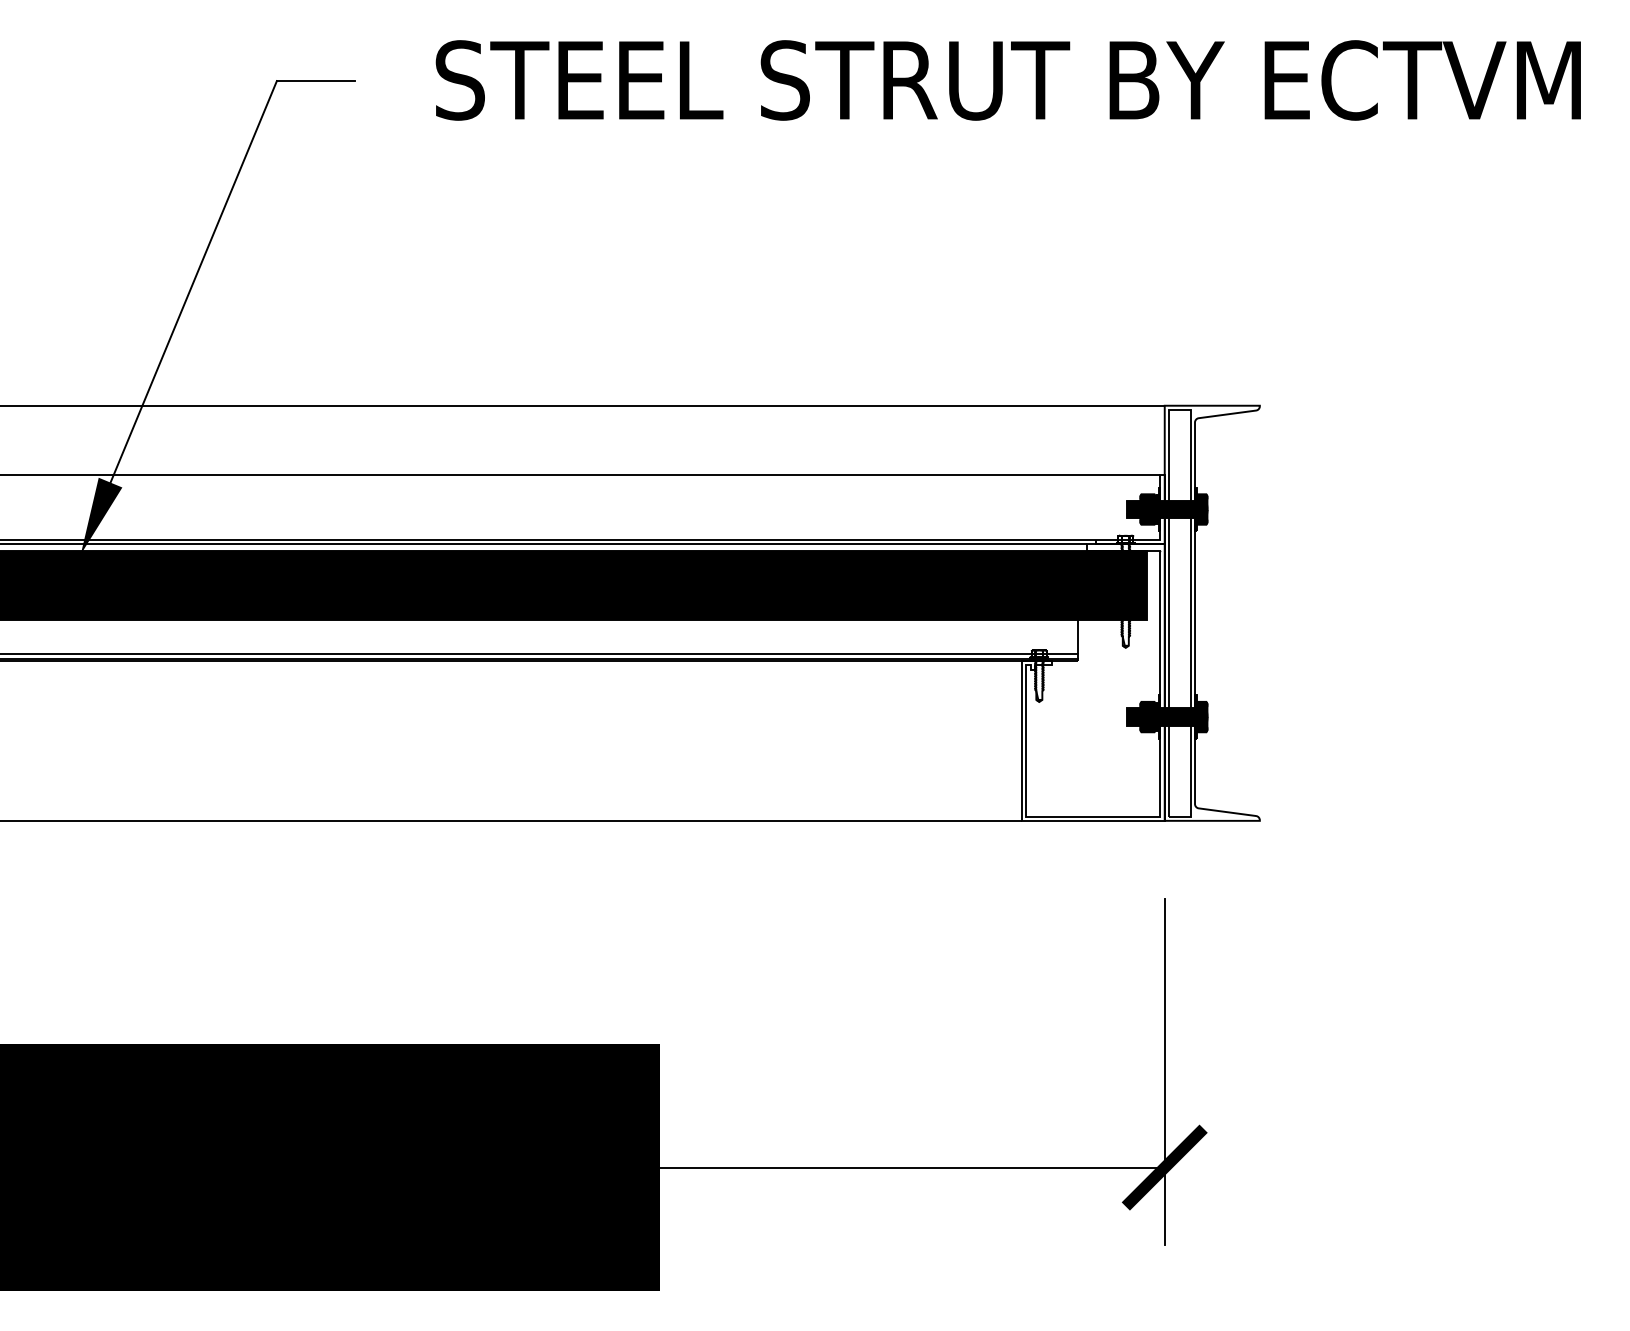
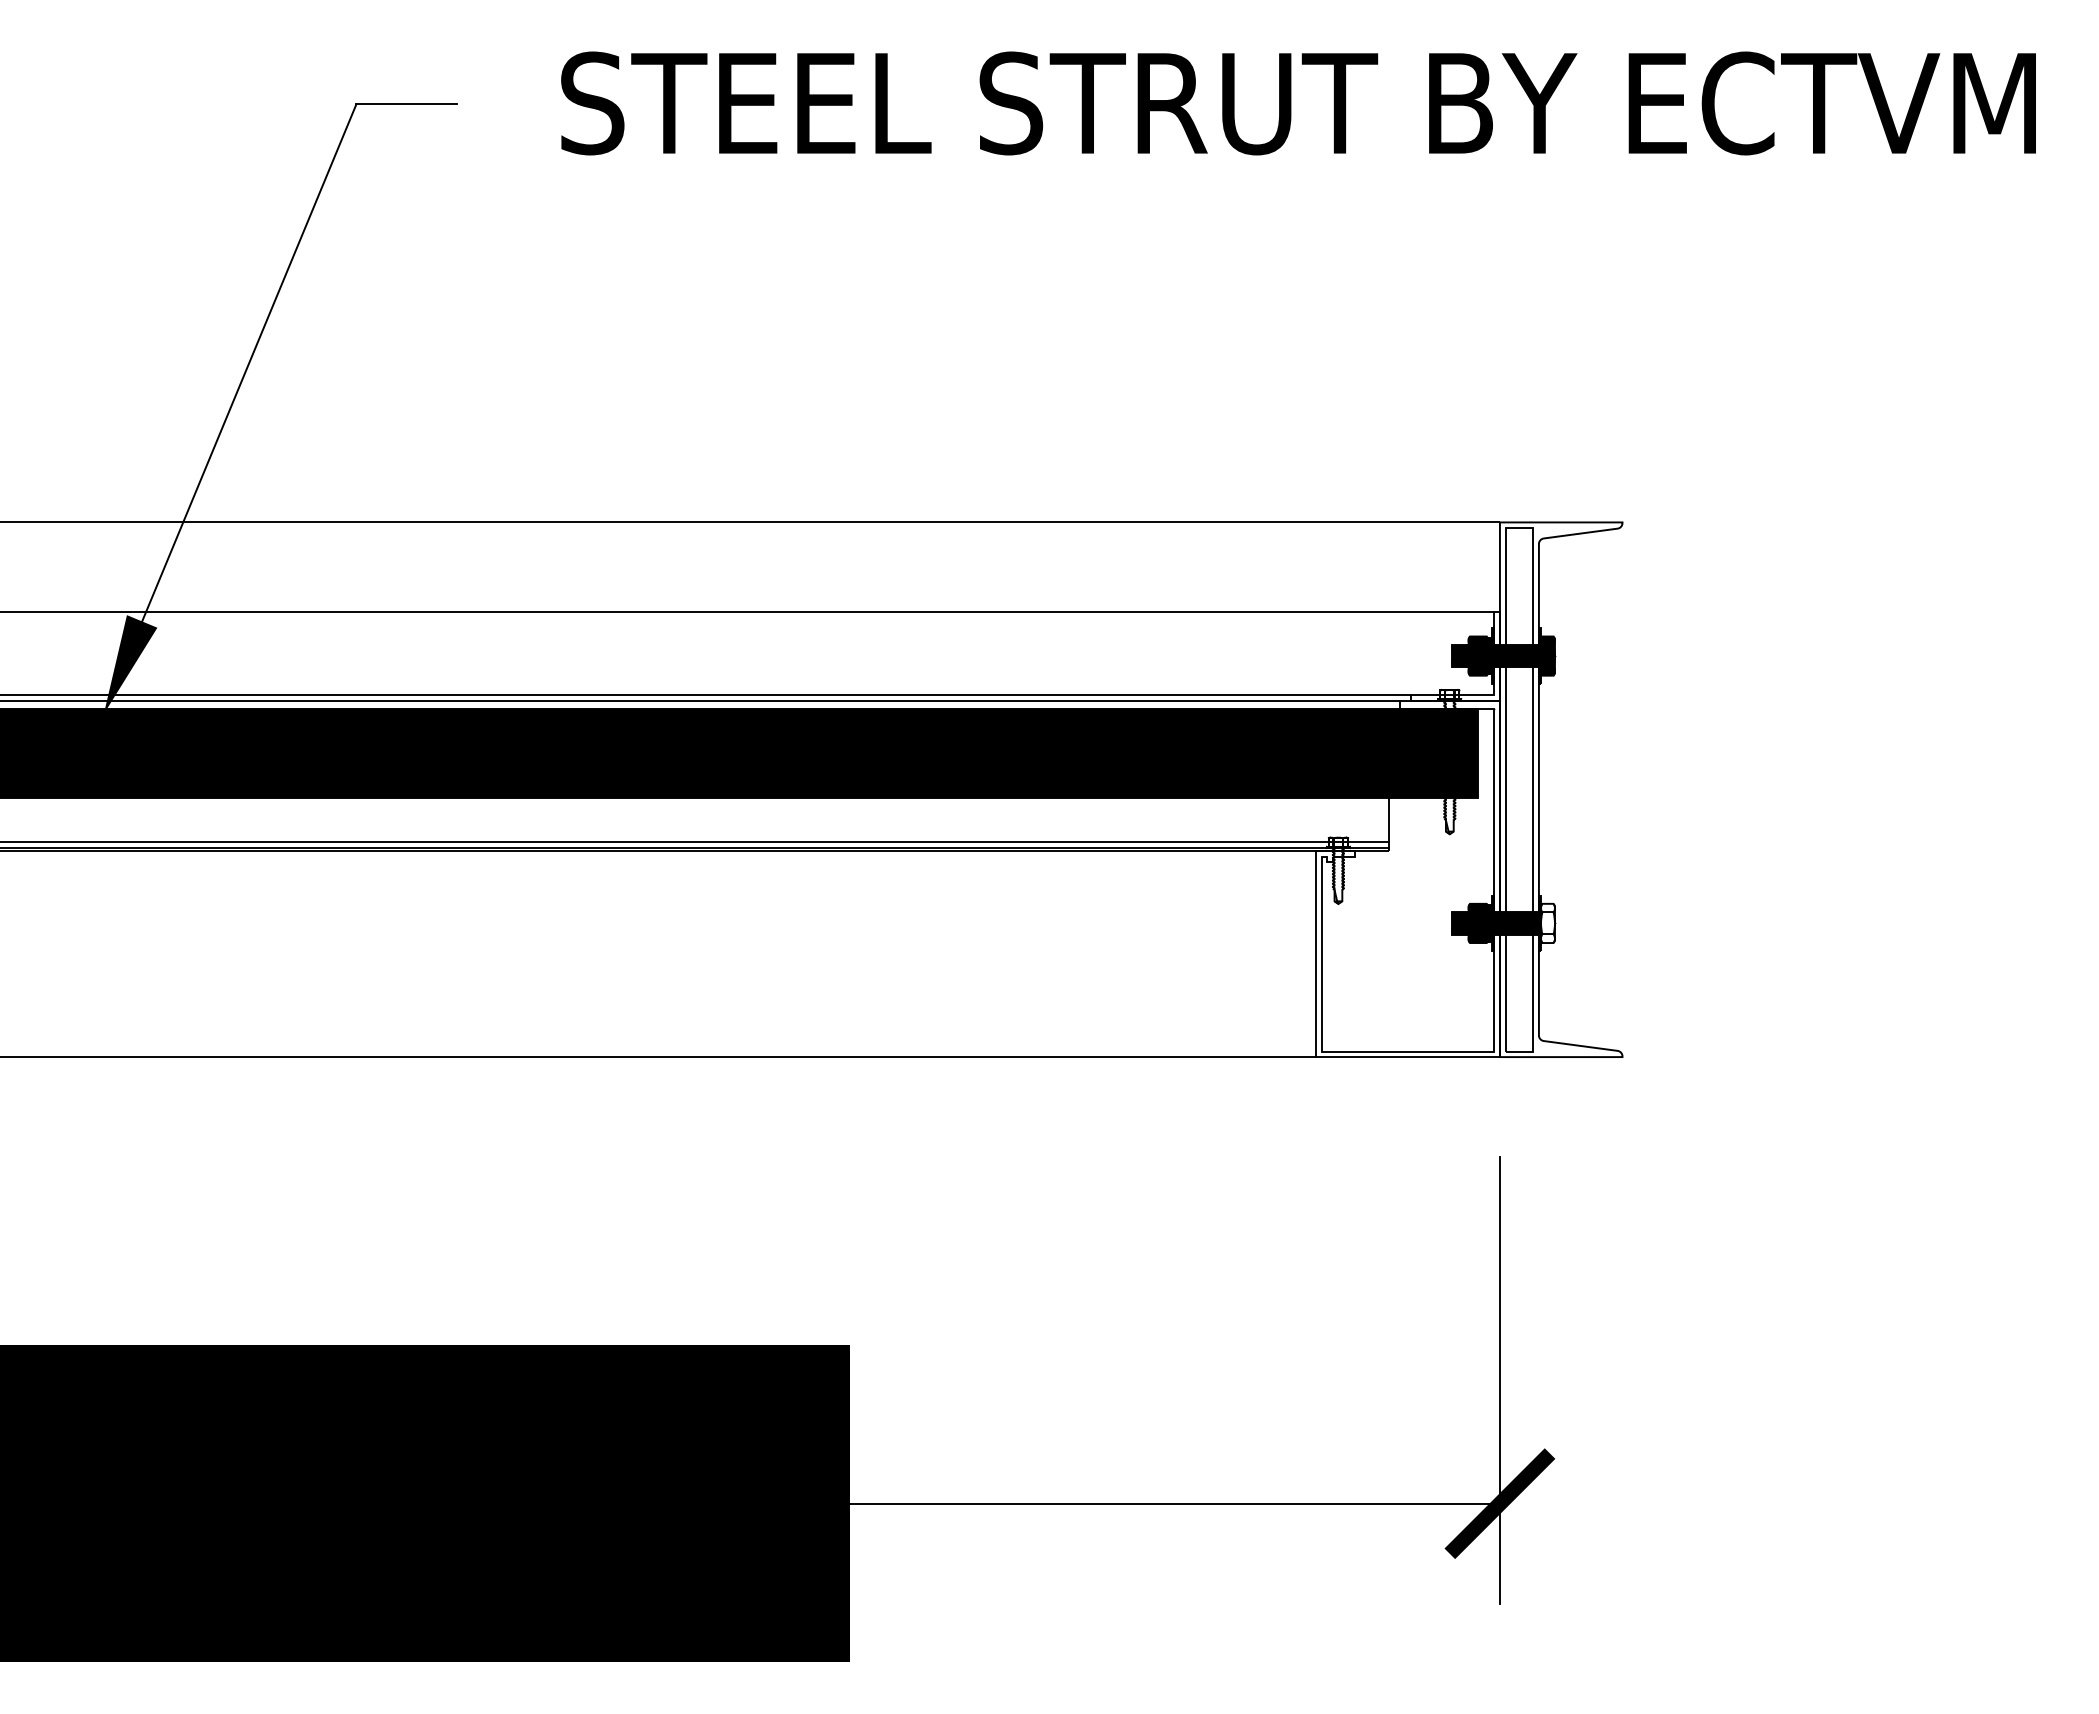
fill: (1201, 717) -> (1547, 923), removed

